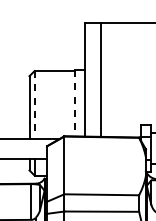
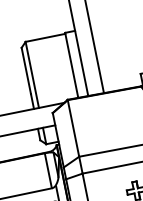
line: (75, 103) -> (72, 65), dashed -> solid
line: (34, 104) -> (32, 74), dashed -> solid

